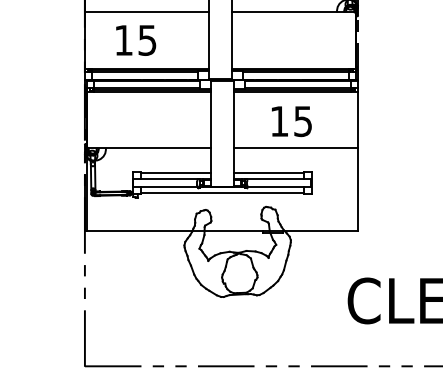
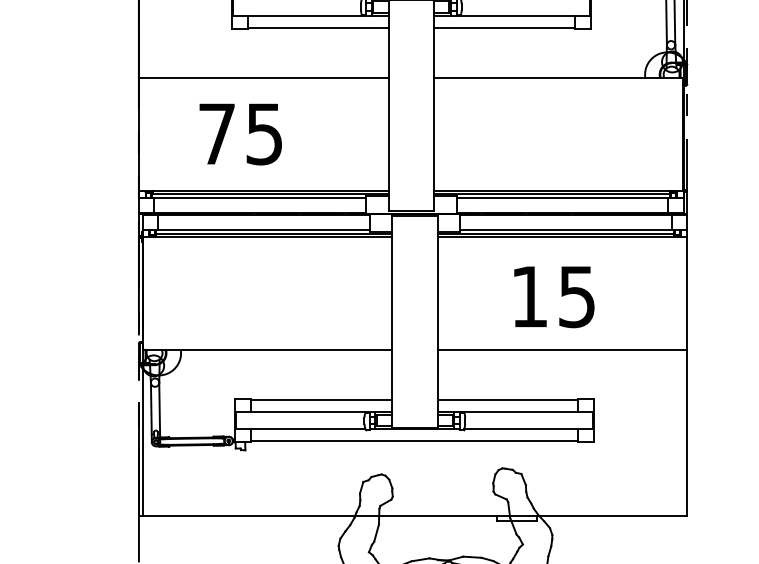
text: (123, 40) -> (216, 134), 15 -> 75

